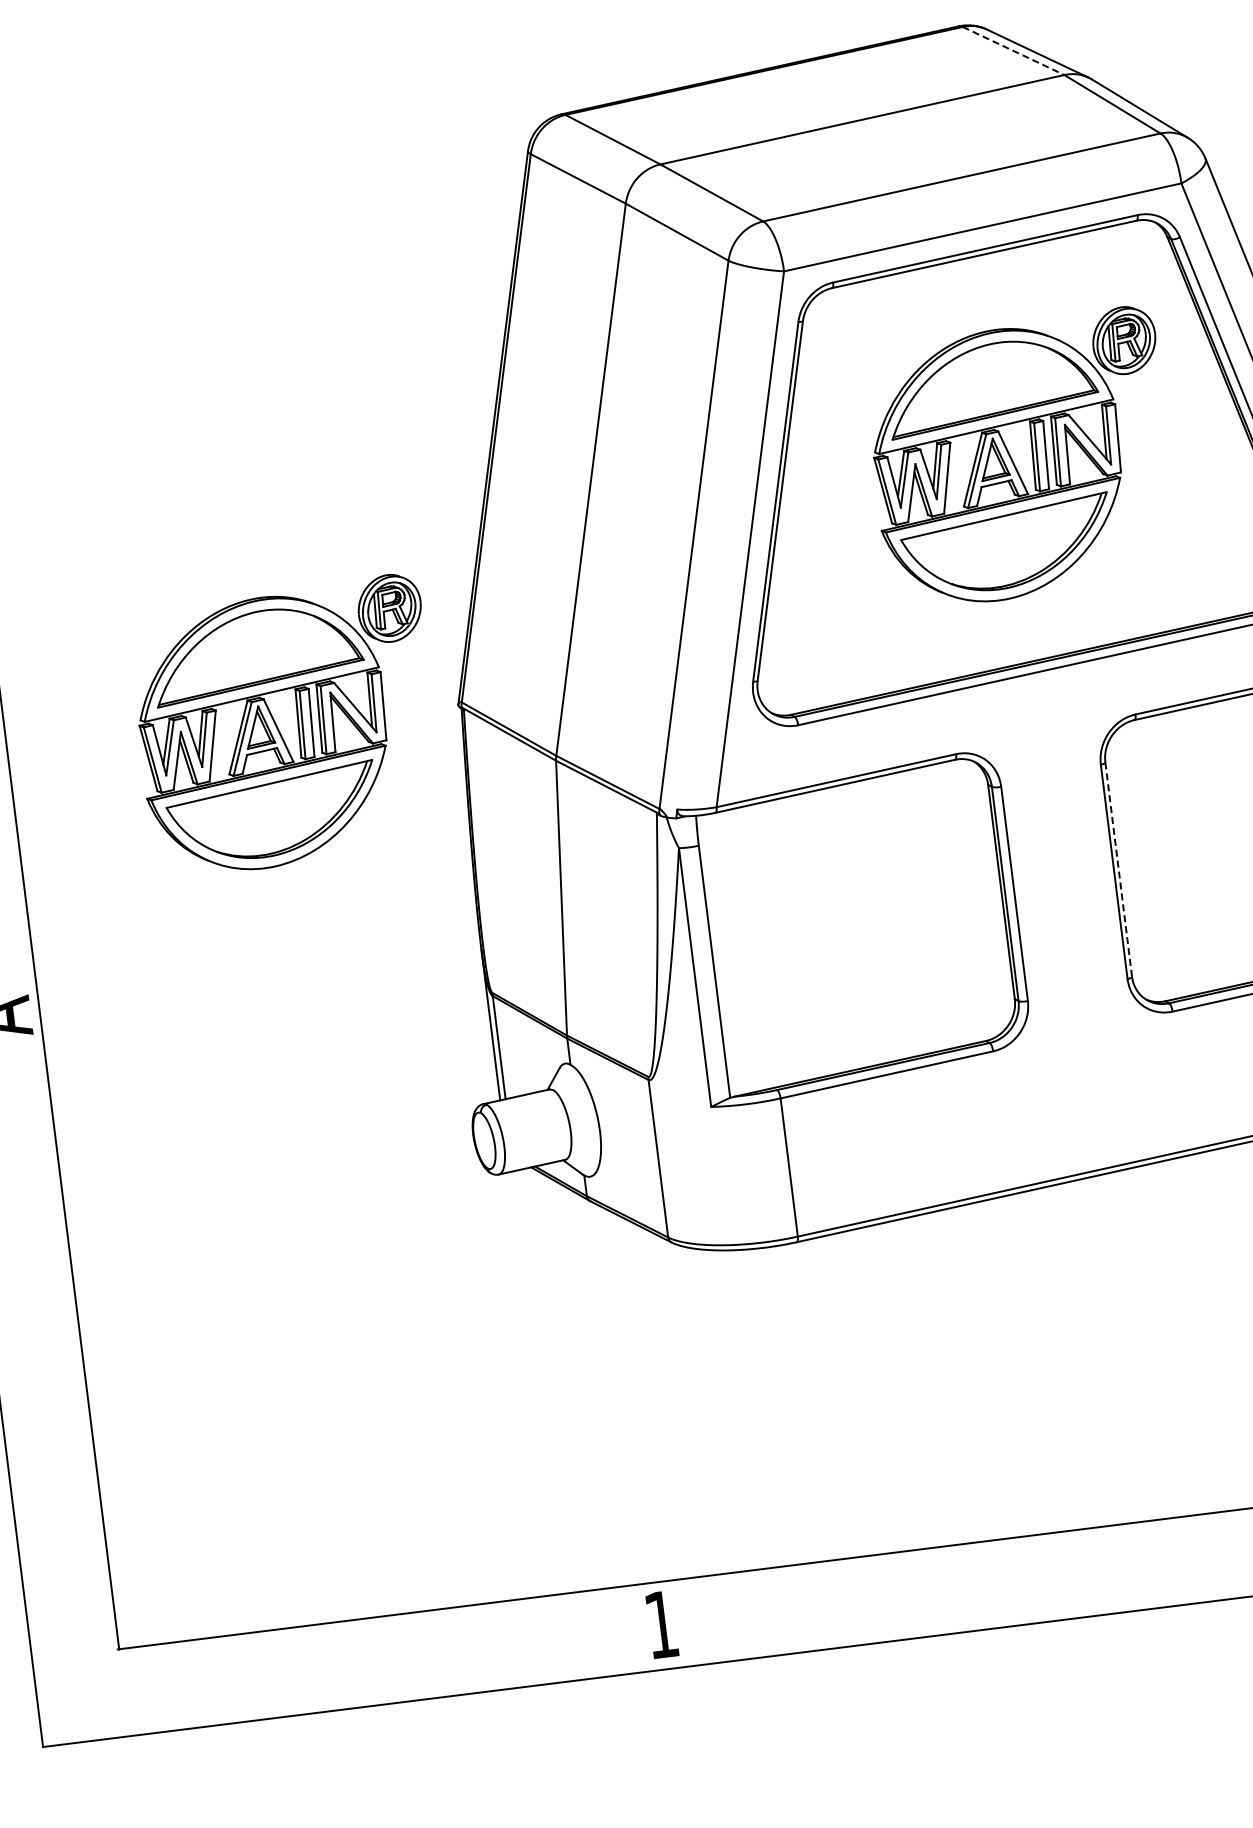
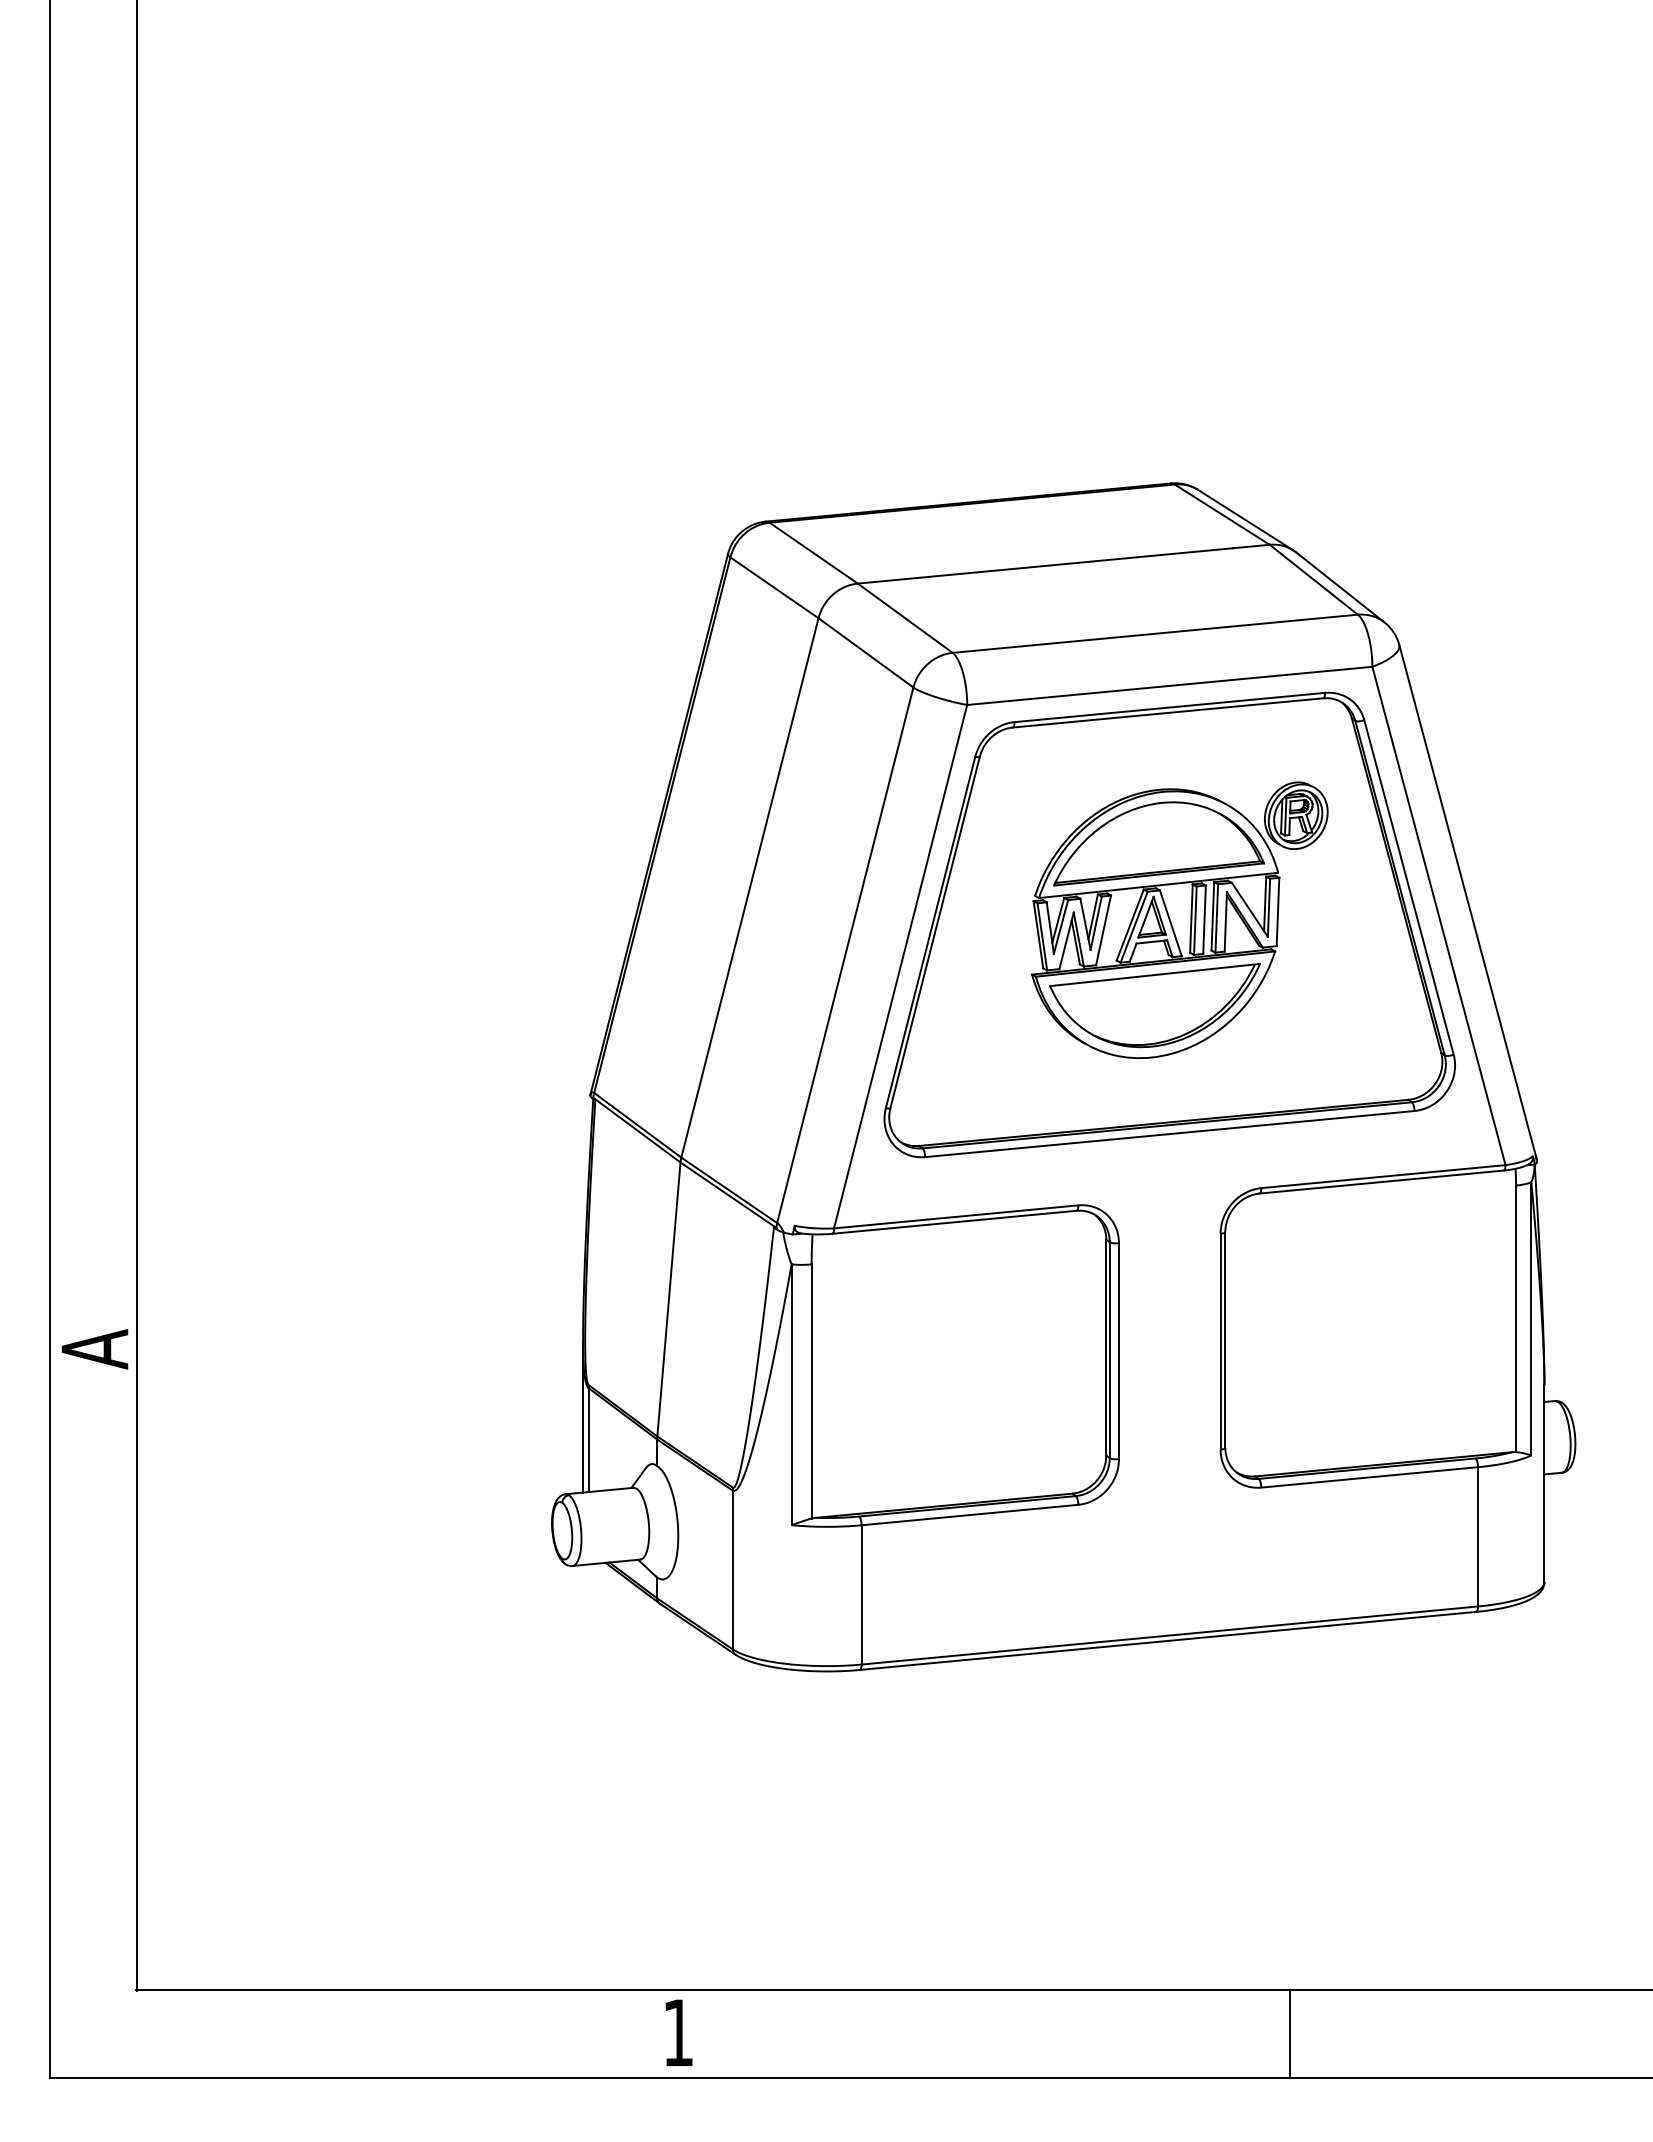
line: (1013, 50) -> (1222, 514), dashed -> solid
part: (286, 725) -> (417, 1094), removed
line: (1118, 869) -> (1225, 1339), dashed -> solid

